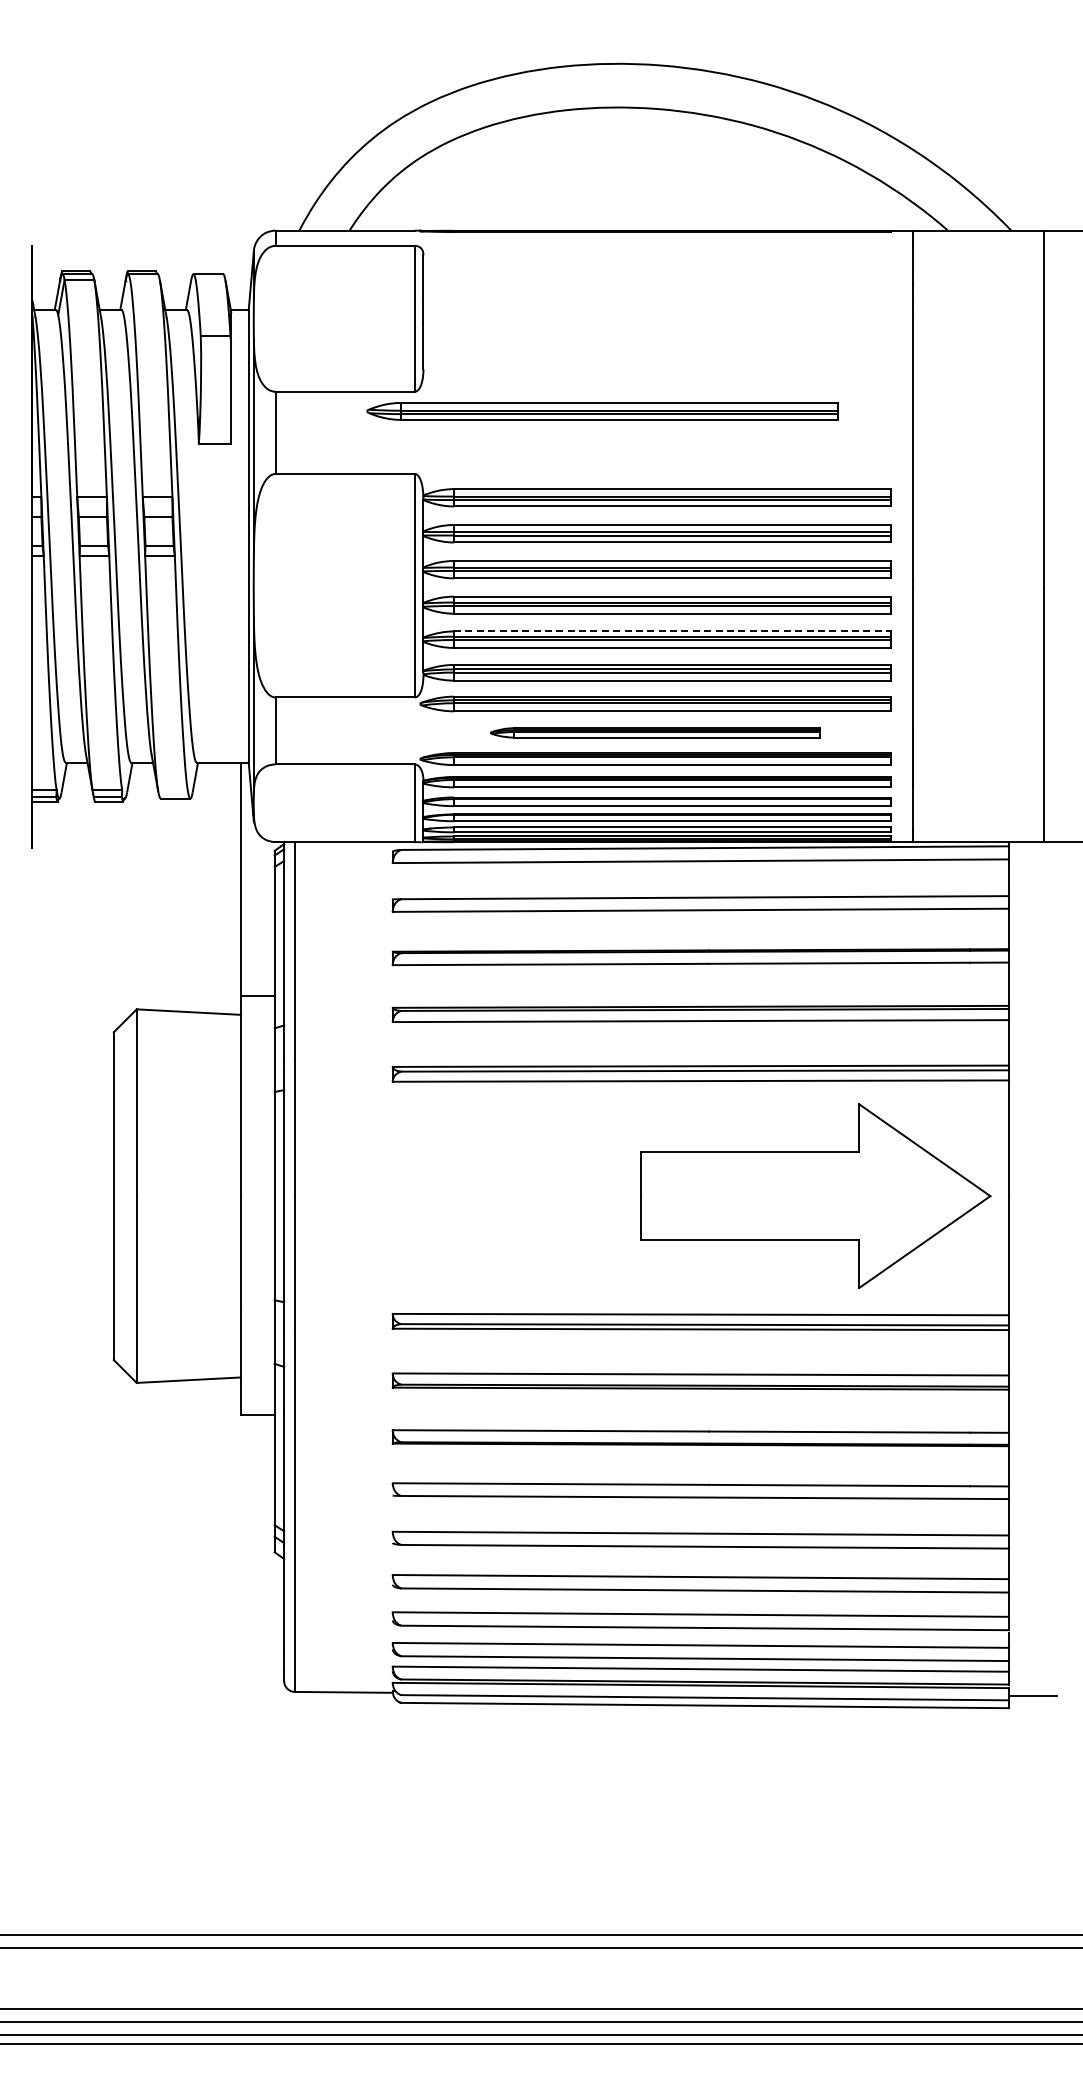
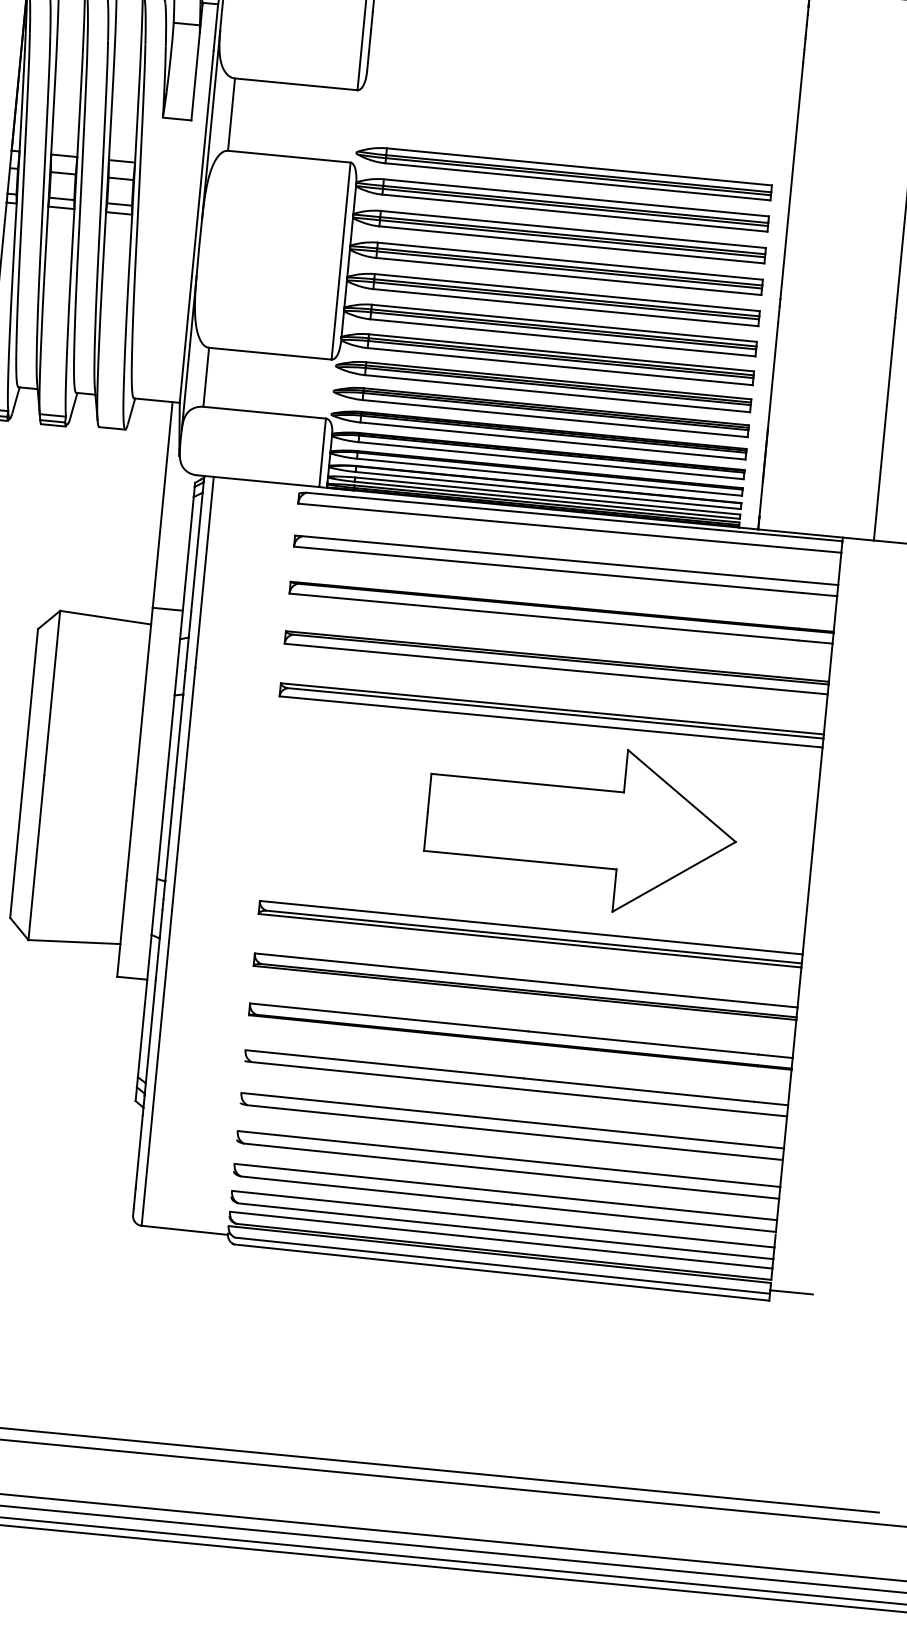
part: (602, 411) -> (563, 172), moved
line: (673, 631) -> (565, 323), dashed -> solid
part: (655, 732) -> (540, 410), size x1.43
part: (815, 1195) -> (581, 826), moved

